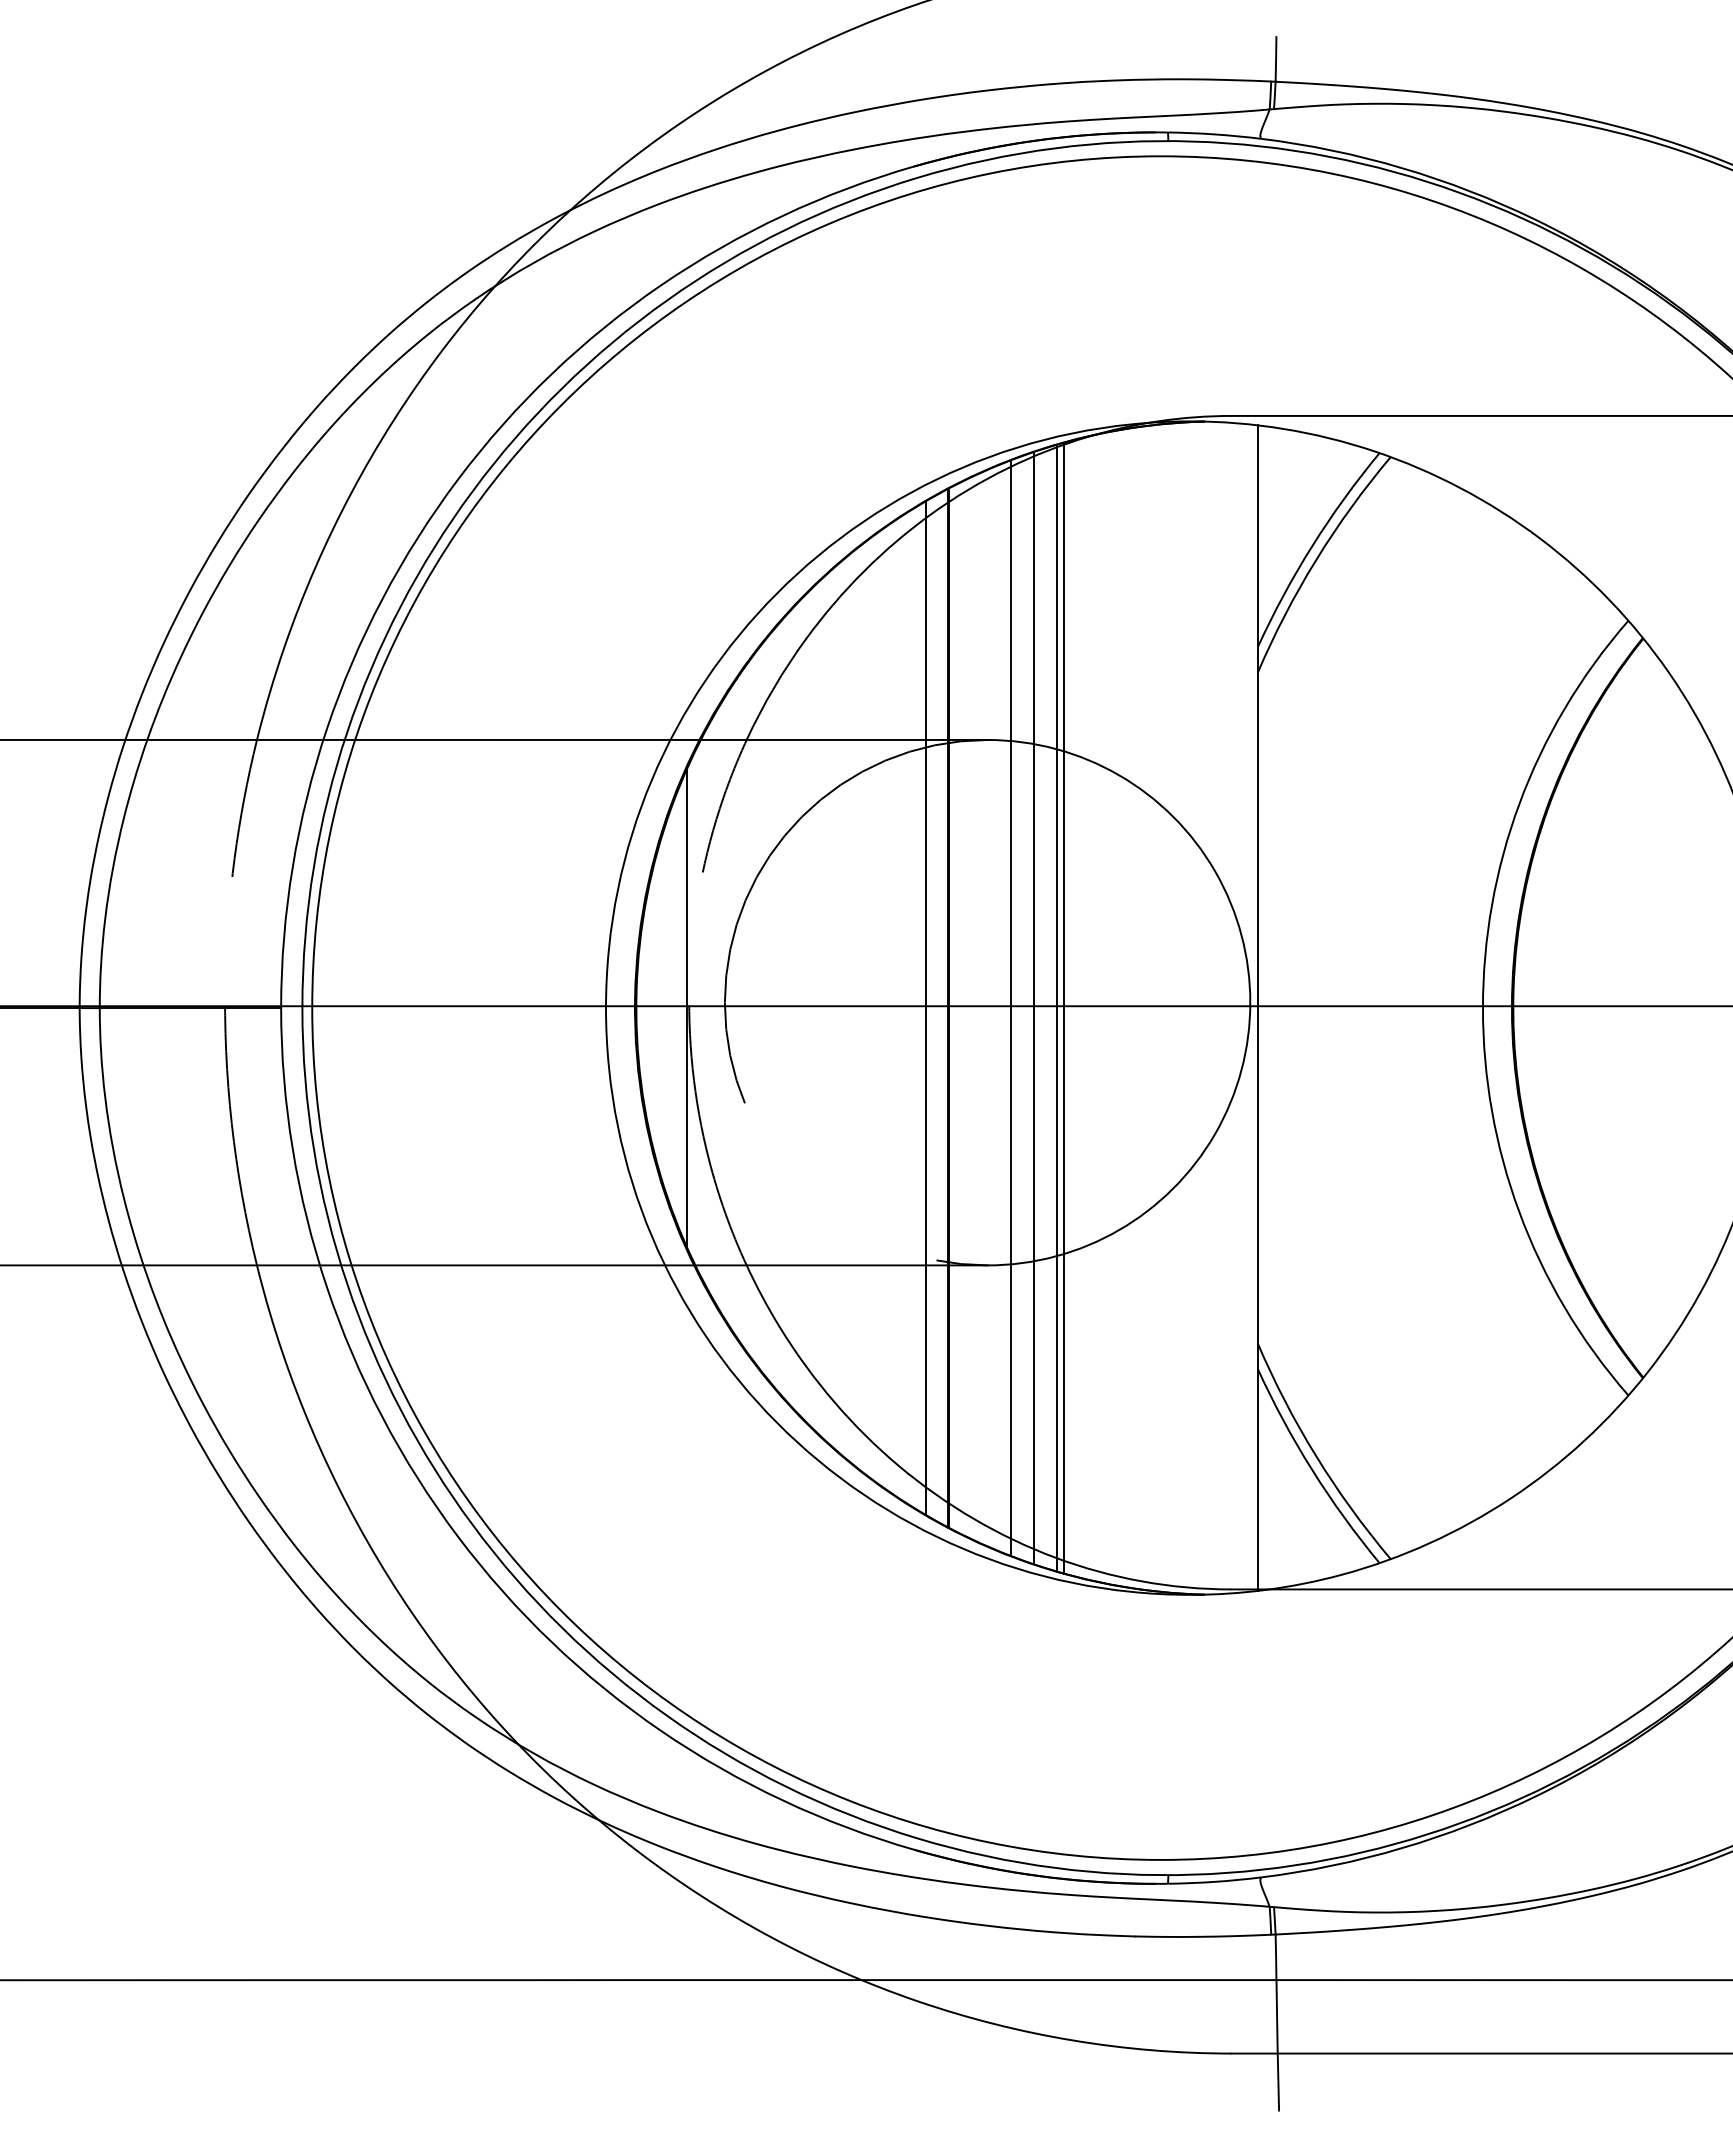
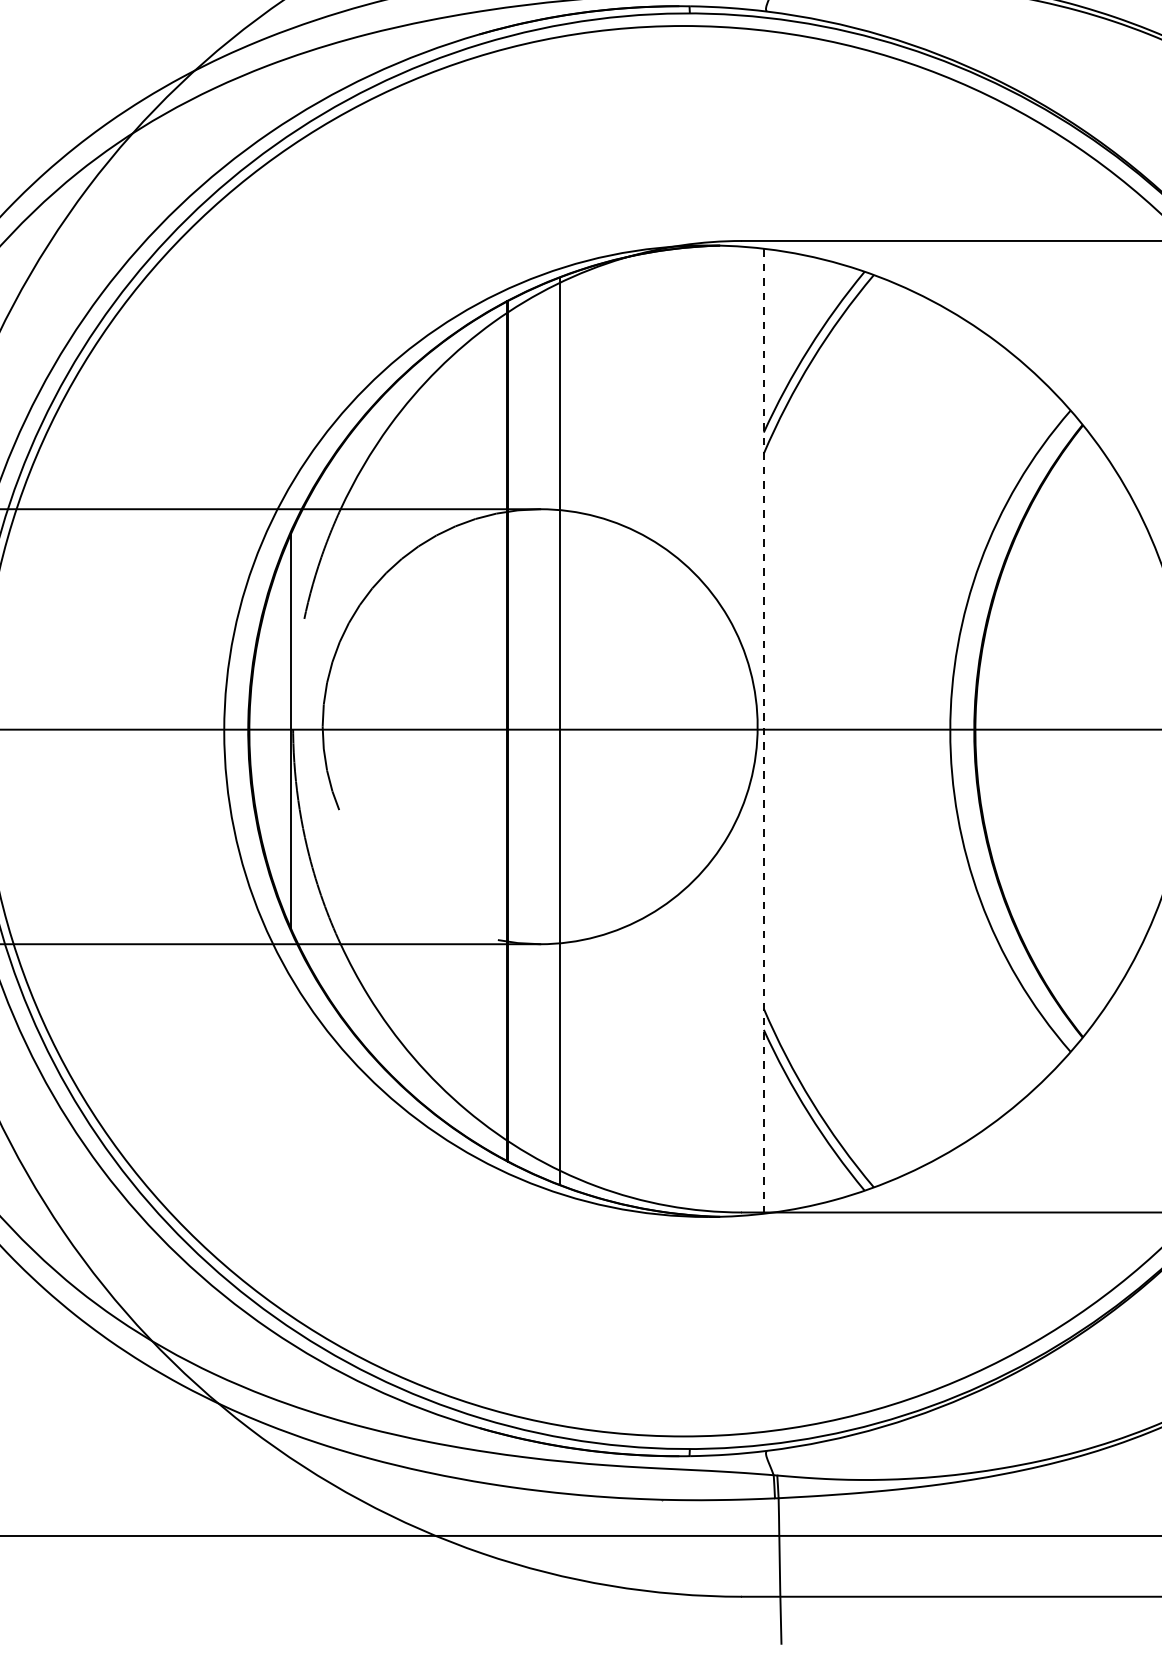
line: (926, 1007) -> (489, 730), removed
line: (1033, 1007) -> (578, 730), removed
line: (1057, 1007) -> (598, 730), removed
line: (1063, 1007) -> (603, 730), removed
line: (1257, 1008) -> (763, 731), solid -> dashed

